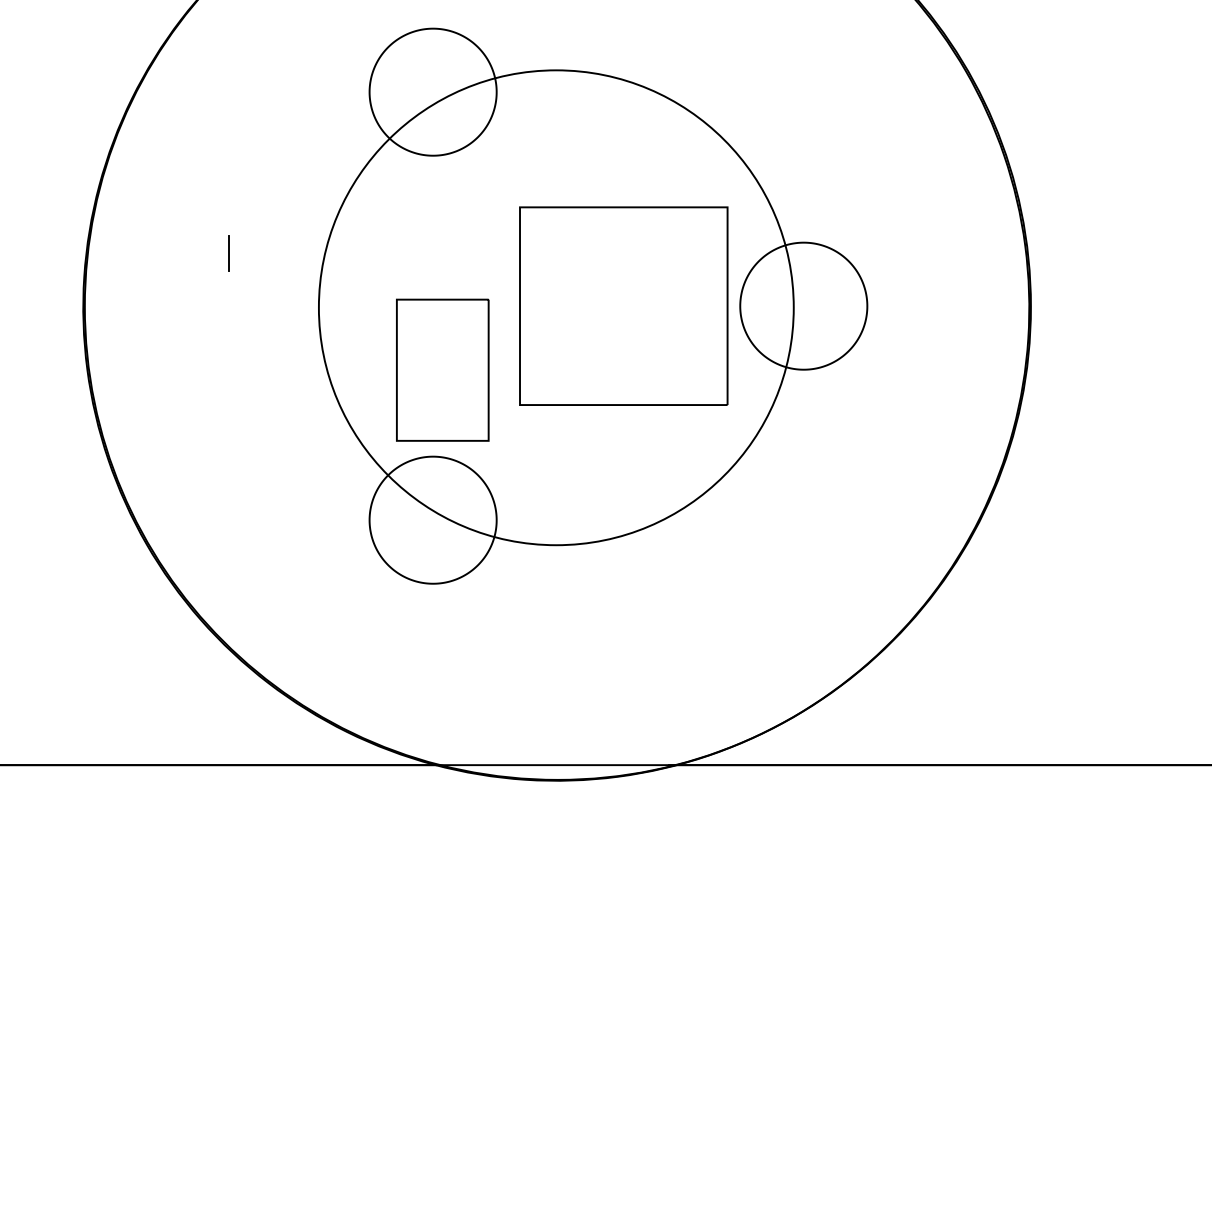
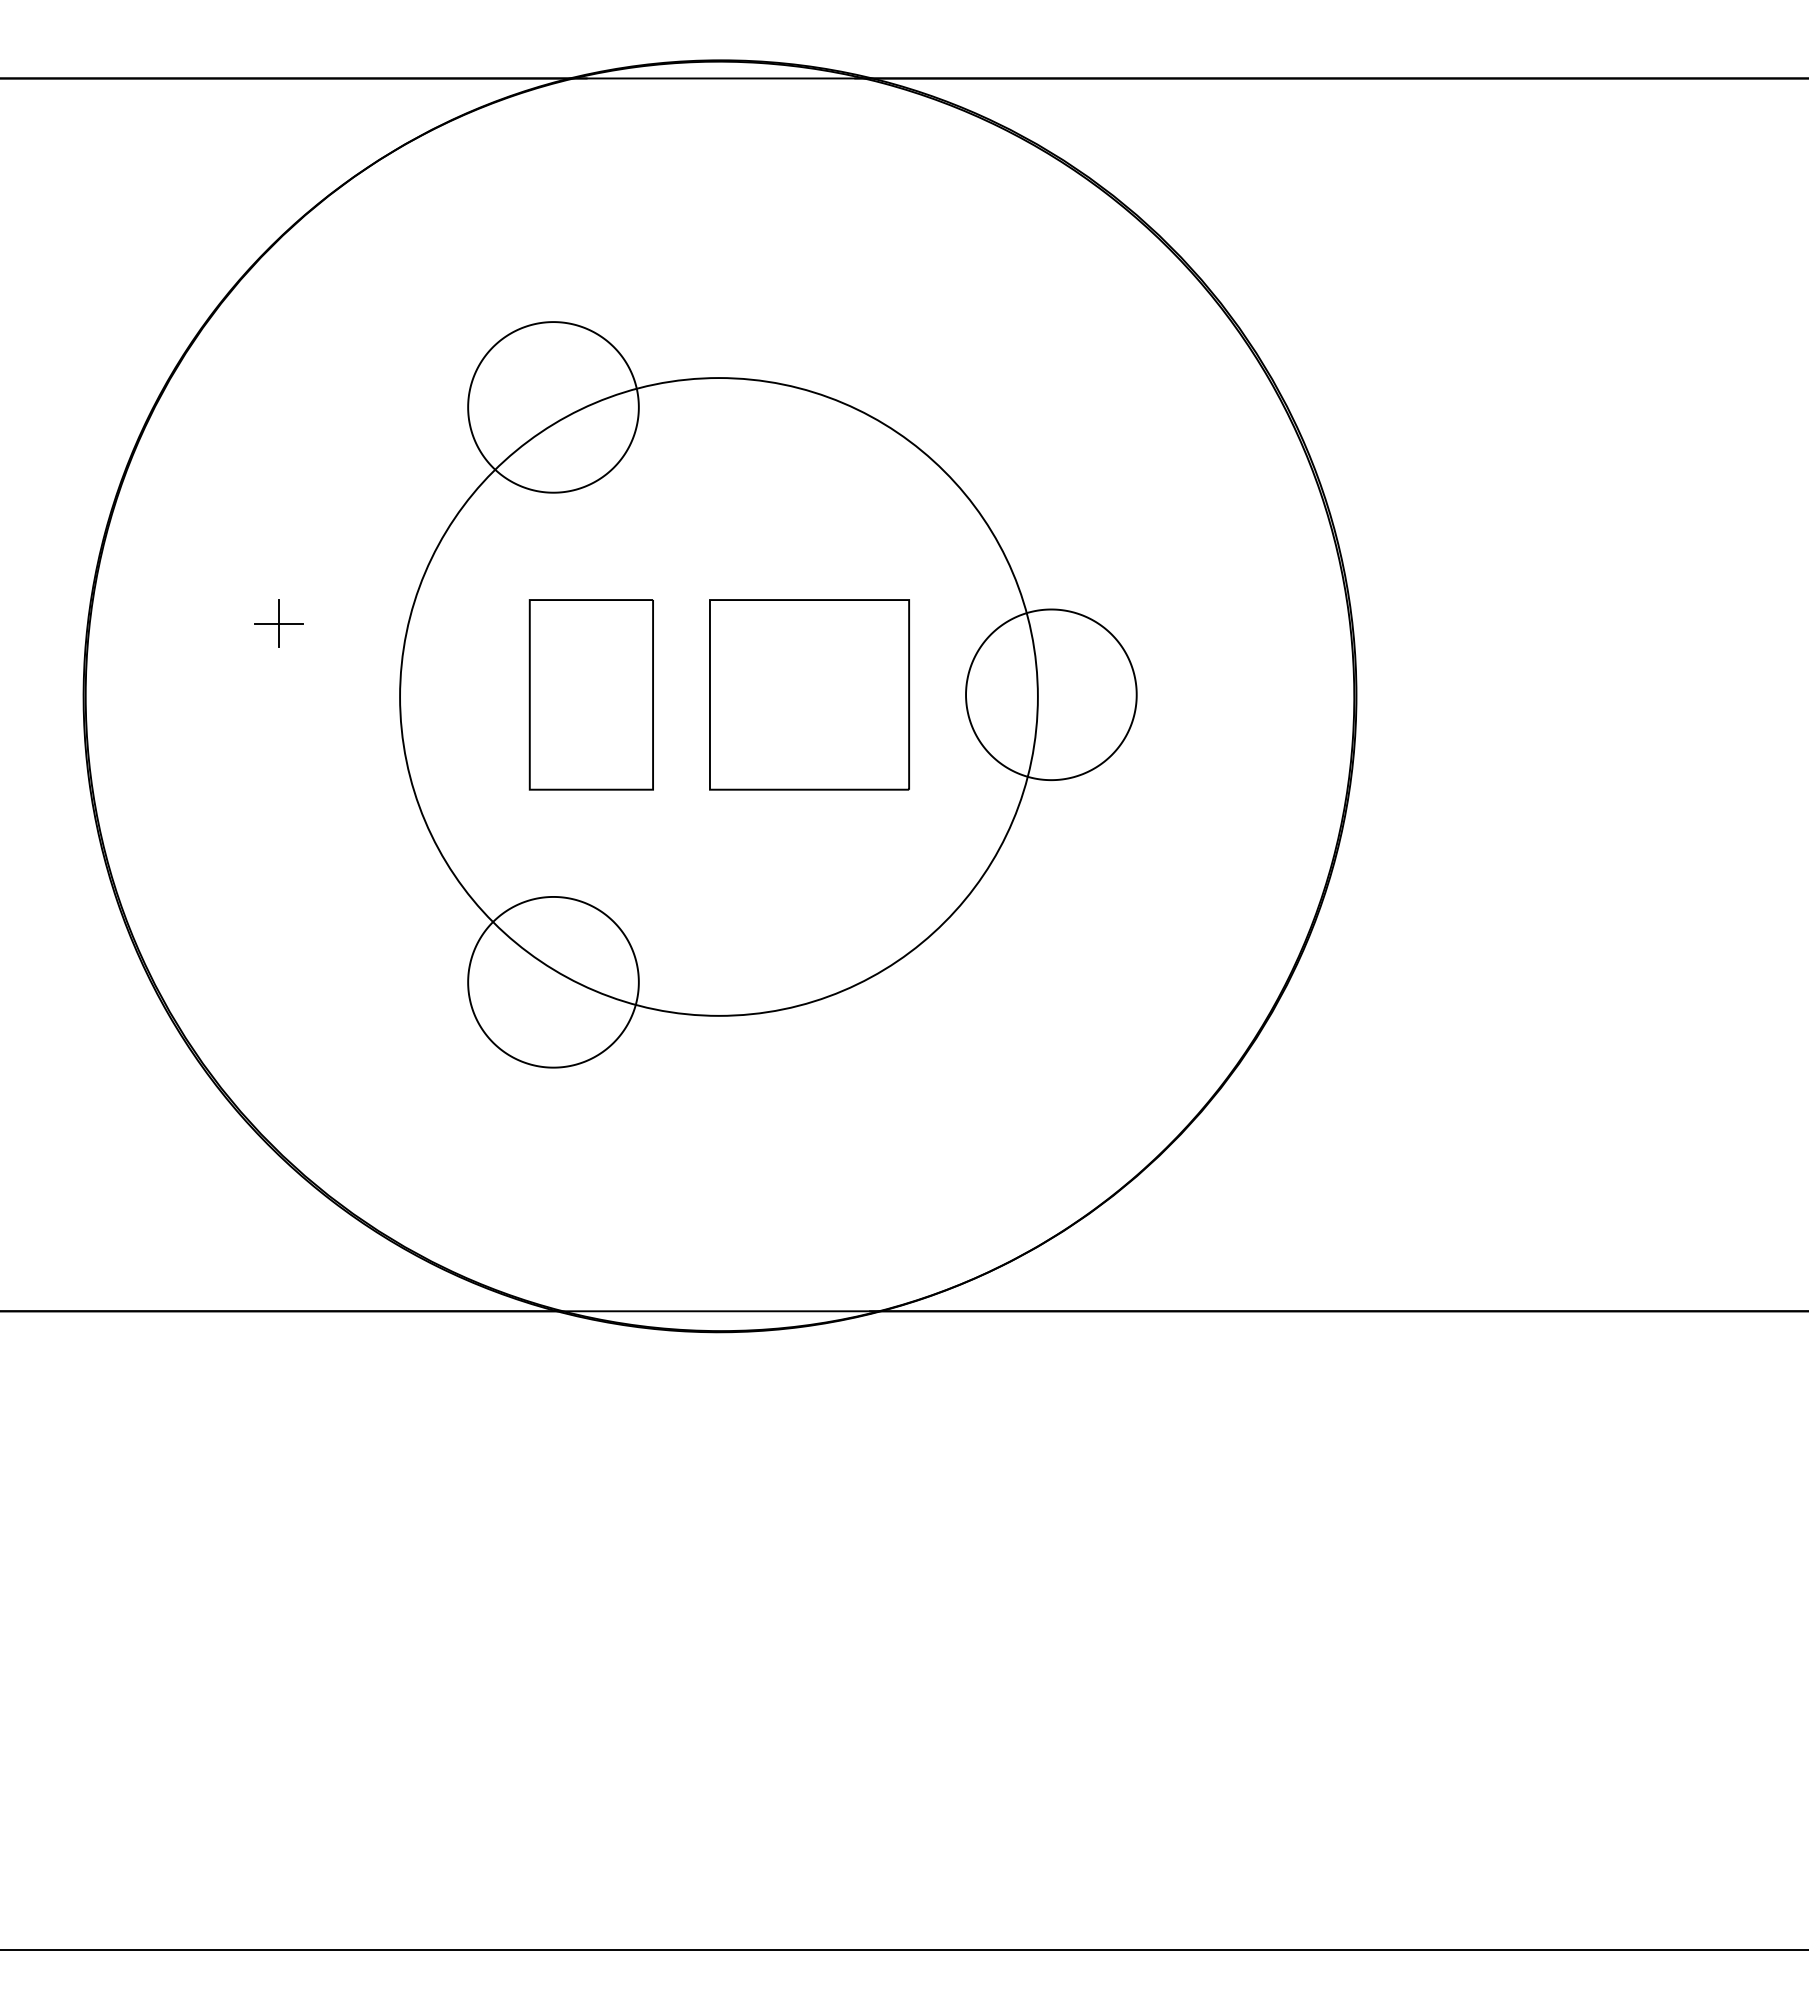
line: (228, 253) -> (278, 623), added
part: (623, 305) -> (809, 694), size x0.71
part: (442, 369) -> (590, 694), moved

